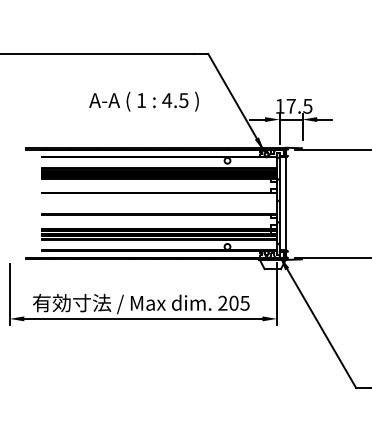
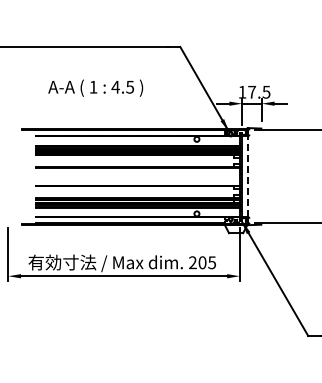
text: (143, 100) -> (95, 87), moved
line: (285, 203) -> (247, 176), solid -> dashed

